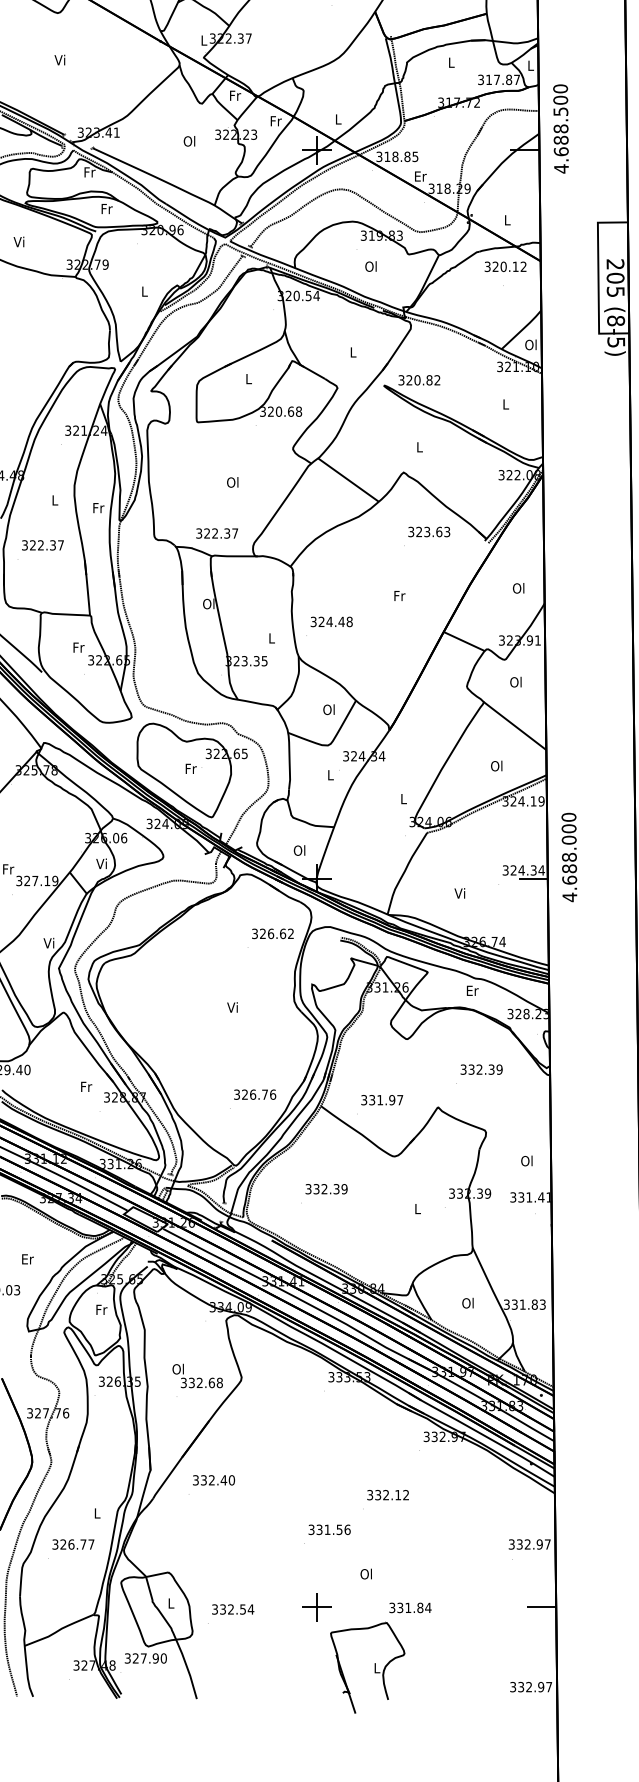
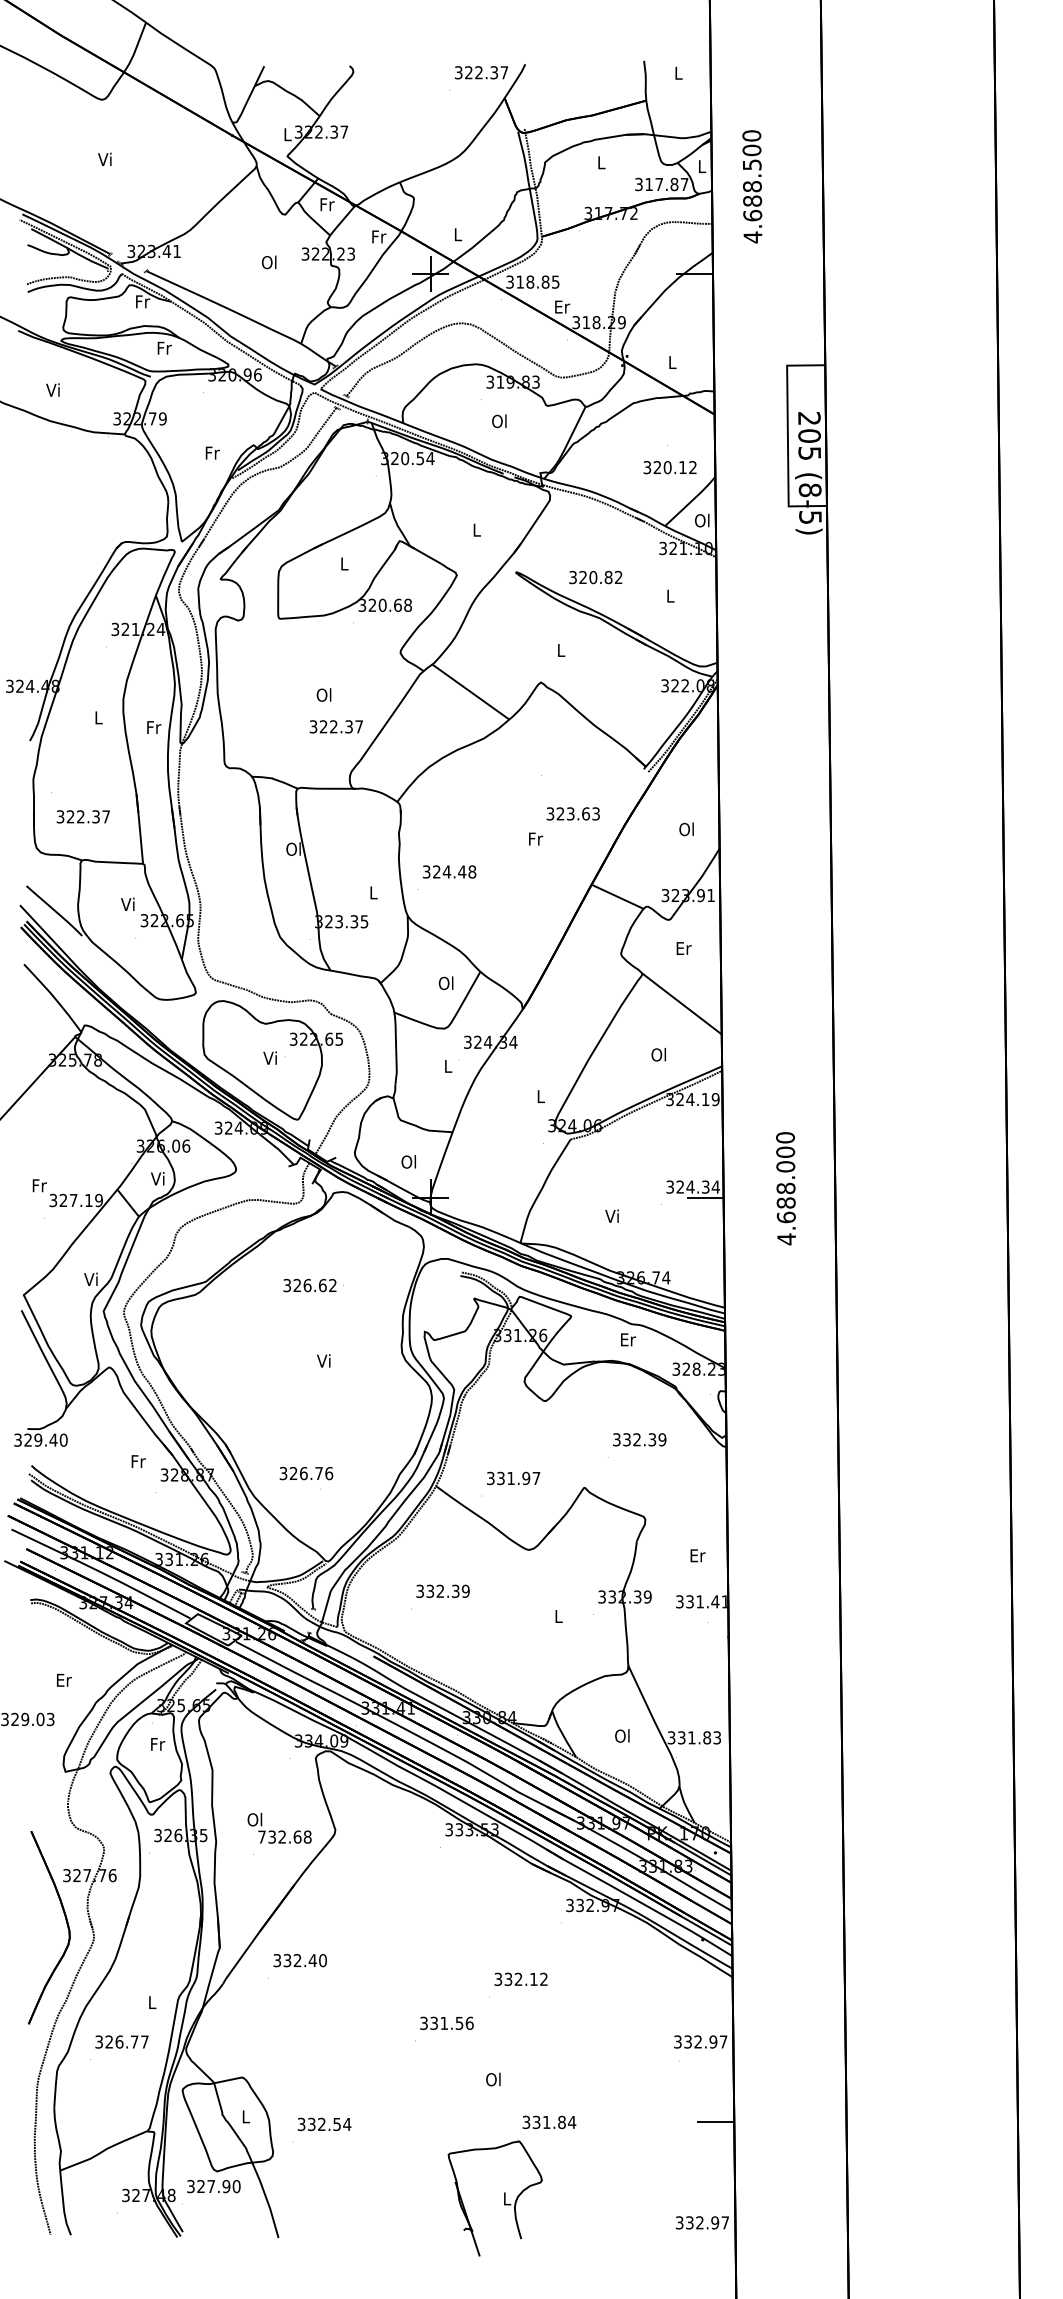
text: (561, 128) -> (752, 186), moved
text: (505, 266) -> (669, 467), moved
text: (144, 291) -> (212, 452), L -> Fr
text: (419, 380) -> (595, 577), moved
text: (428, 531) -> (572, 813), moved
text: (216, 533) -> (335, 726), moved
text: (42, 545) -> (82, 816), moved
text: (78, 646) -> (128, 903), Fr -> Vi
text: (516, 682) -> (683, 948), Ol -> Er
text: (190, 768) -> (270, 1057), Fr -> Vi
text: (569, 857) -> (785, 1188), moved
text: (272, 933) -> (309, 1285), moved
text: (255, 1094) -> (306, 1473), moved
text: (527, 1160) -> (697, 1555), Ol -> Er
text: (183, 1382) -> (261, 1836), 332.68 -> 732.68
part: (316, 1607) -> (430, 2121), removed

